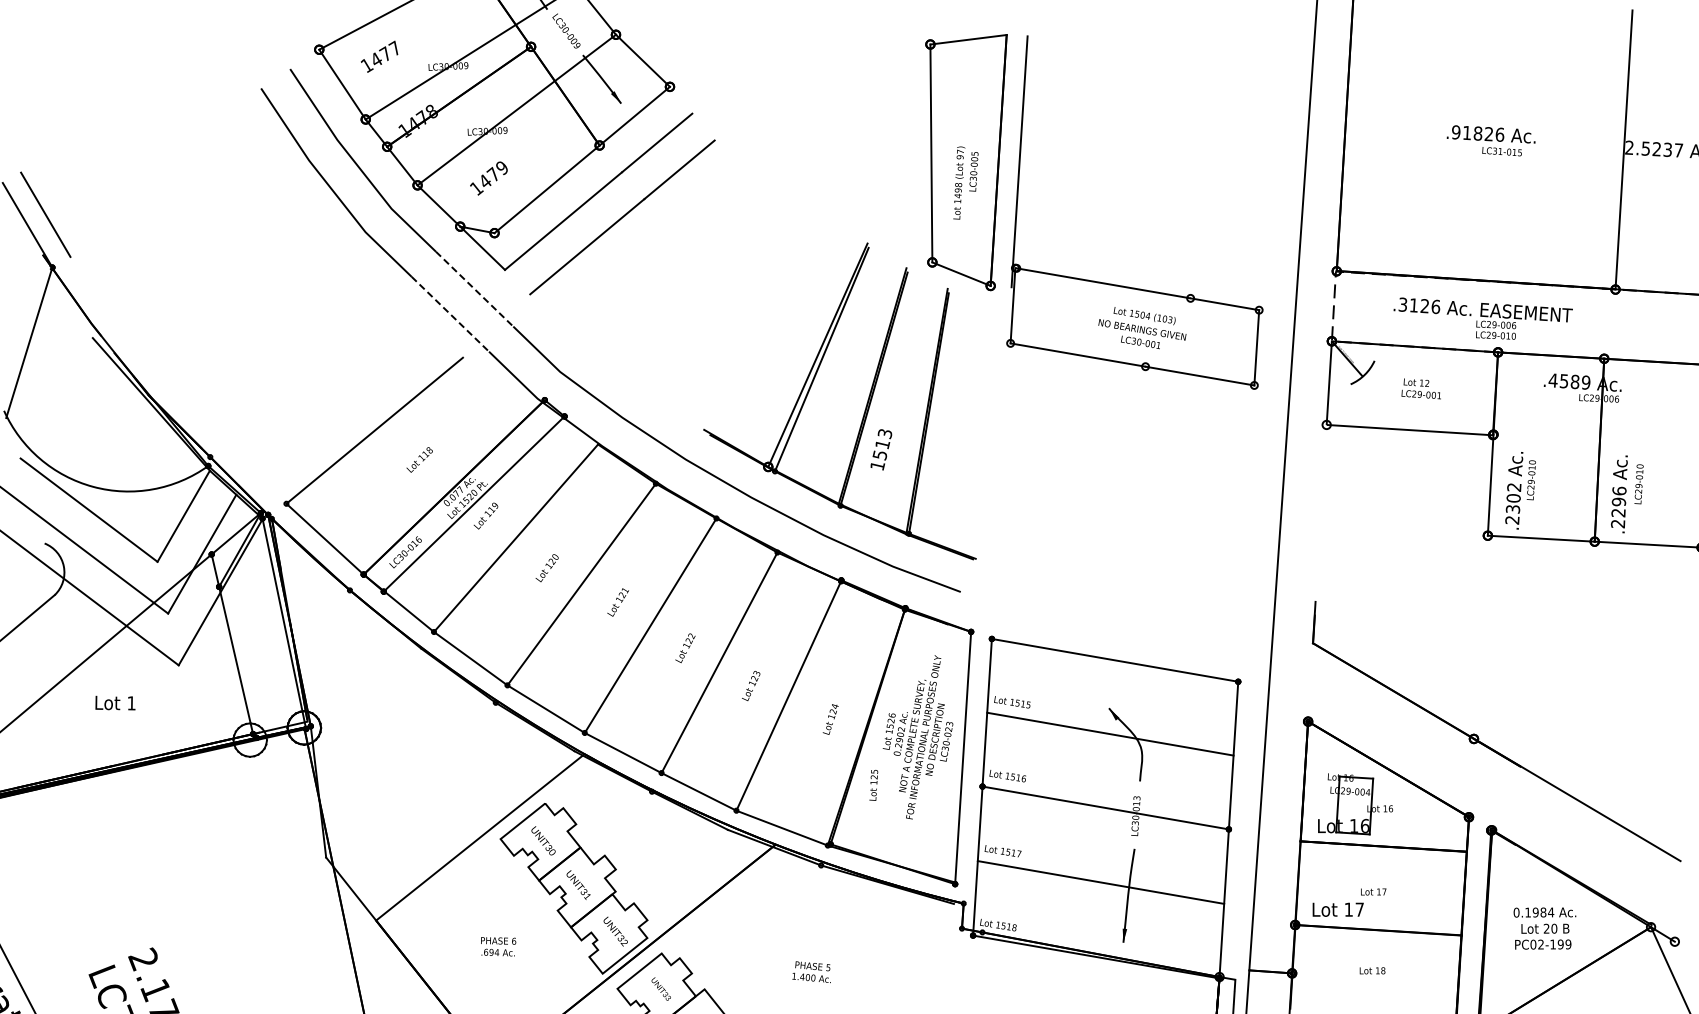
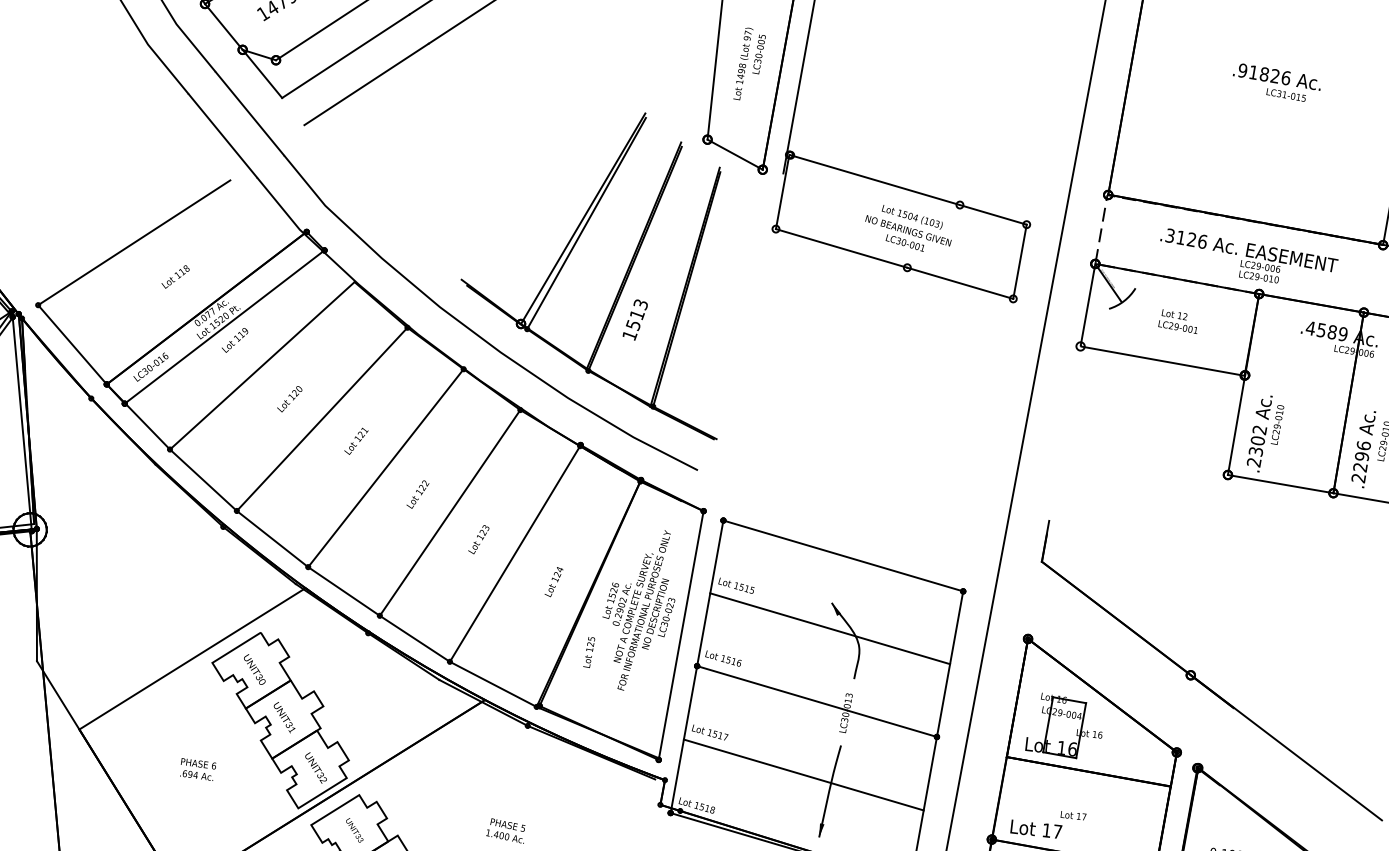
line: (474, 289) -> (249, 113), dashed -> solid
line: (450, 314) -> (222, 136), dashed -> solid

